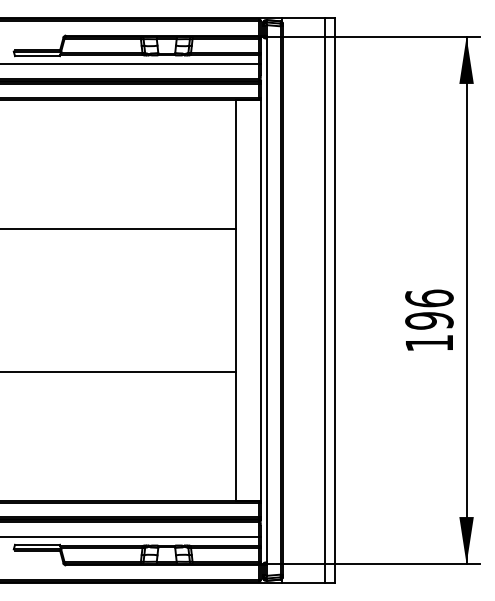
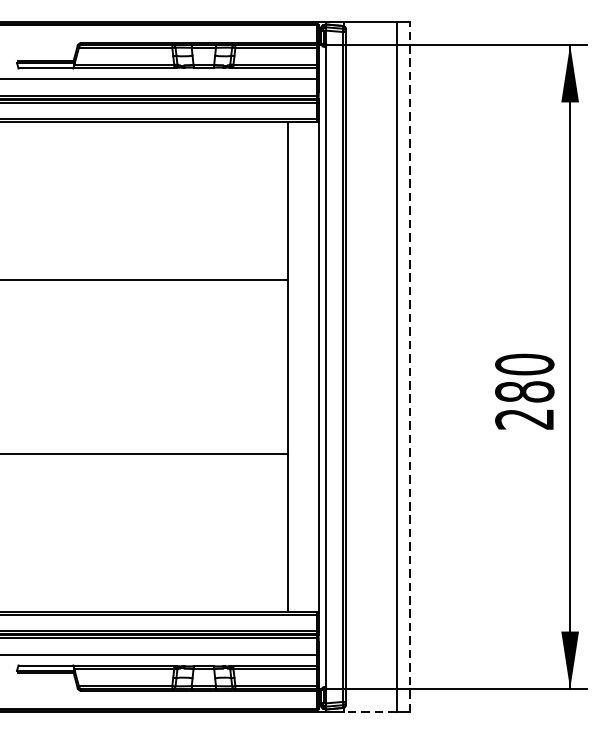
line: (335, 300) -> (410, 367), solid -> dashed
text: (429, 320) -> (524, 391), 196 -> 280
line: (303, 582) -> (370, 711), solid -> dashed

